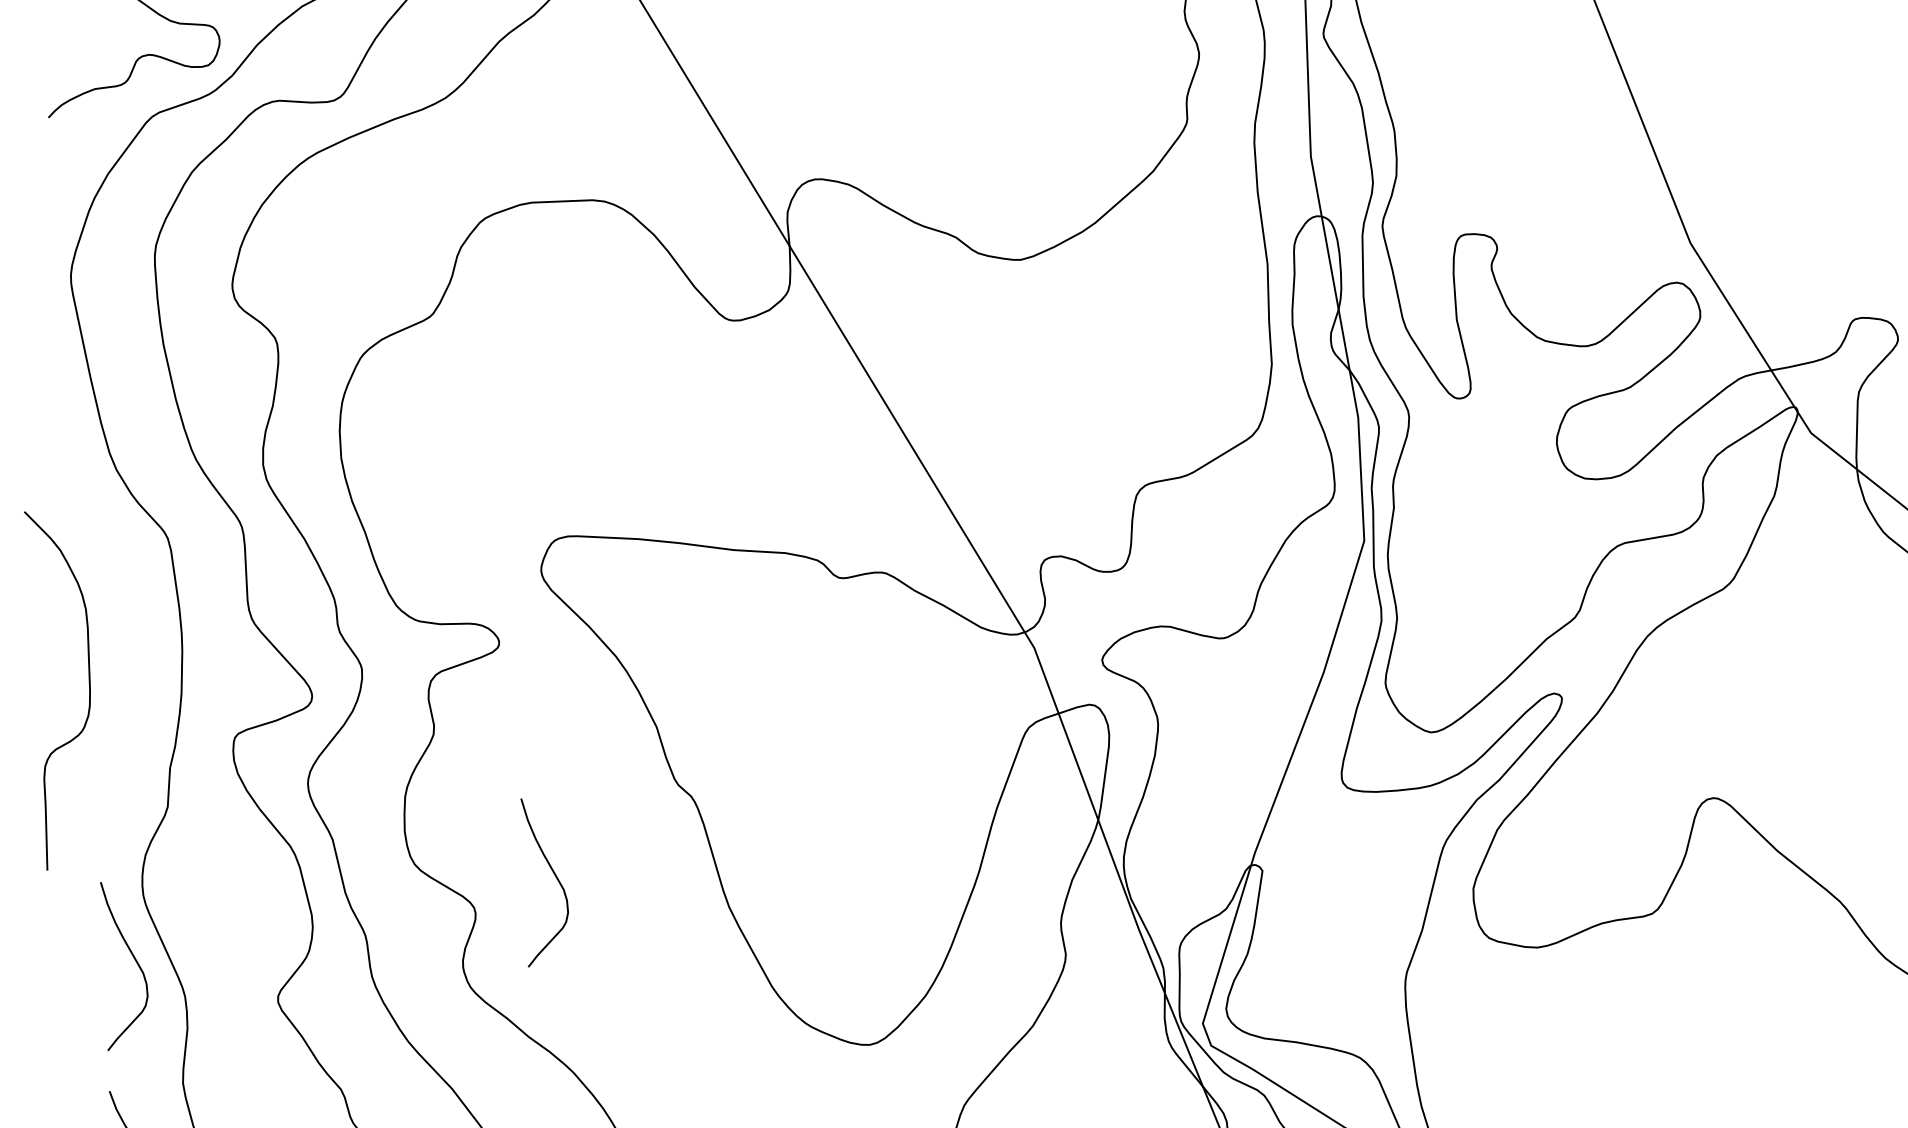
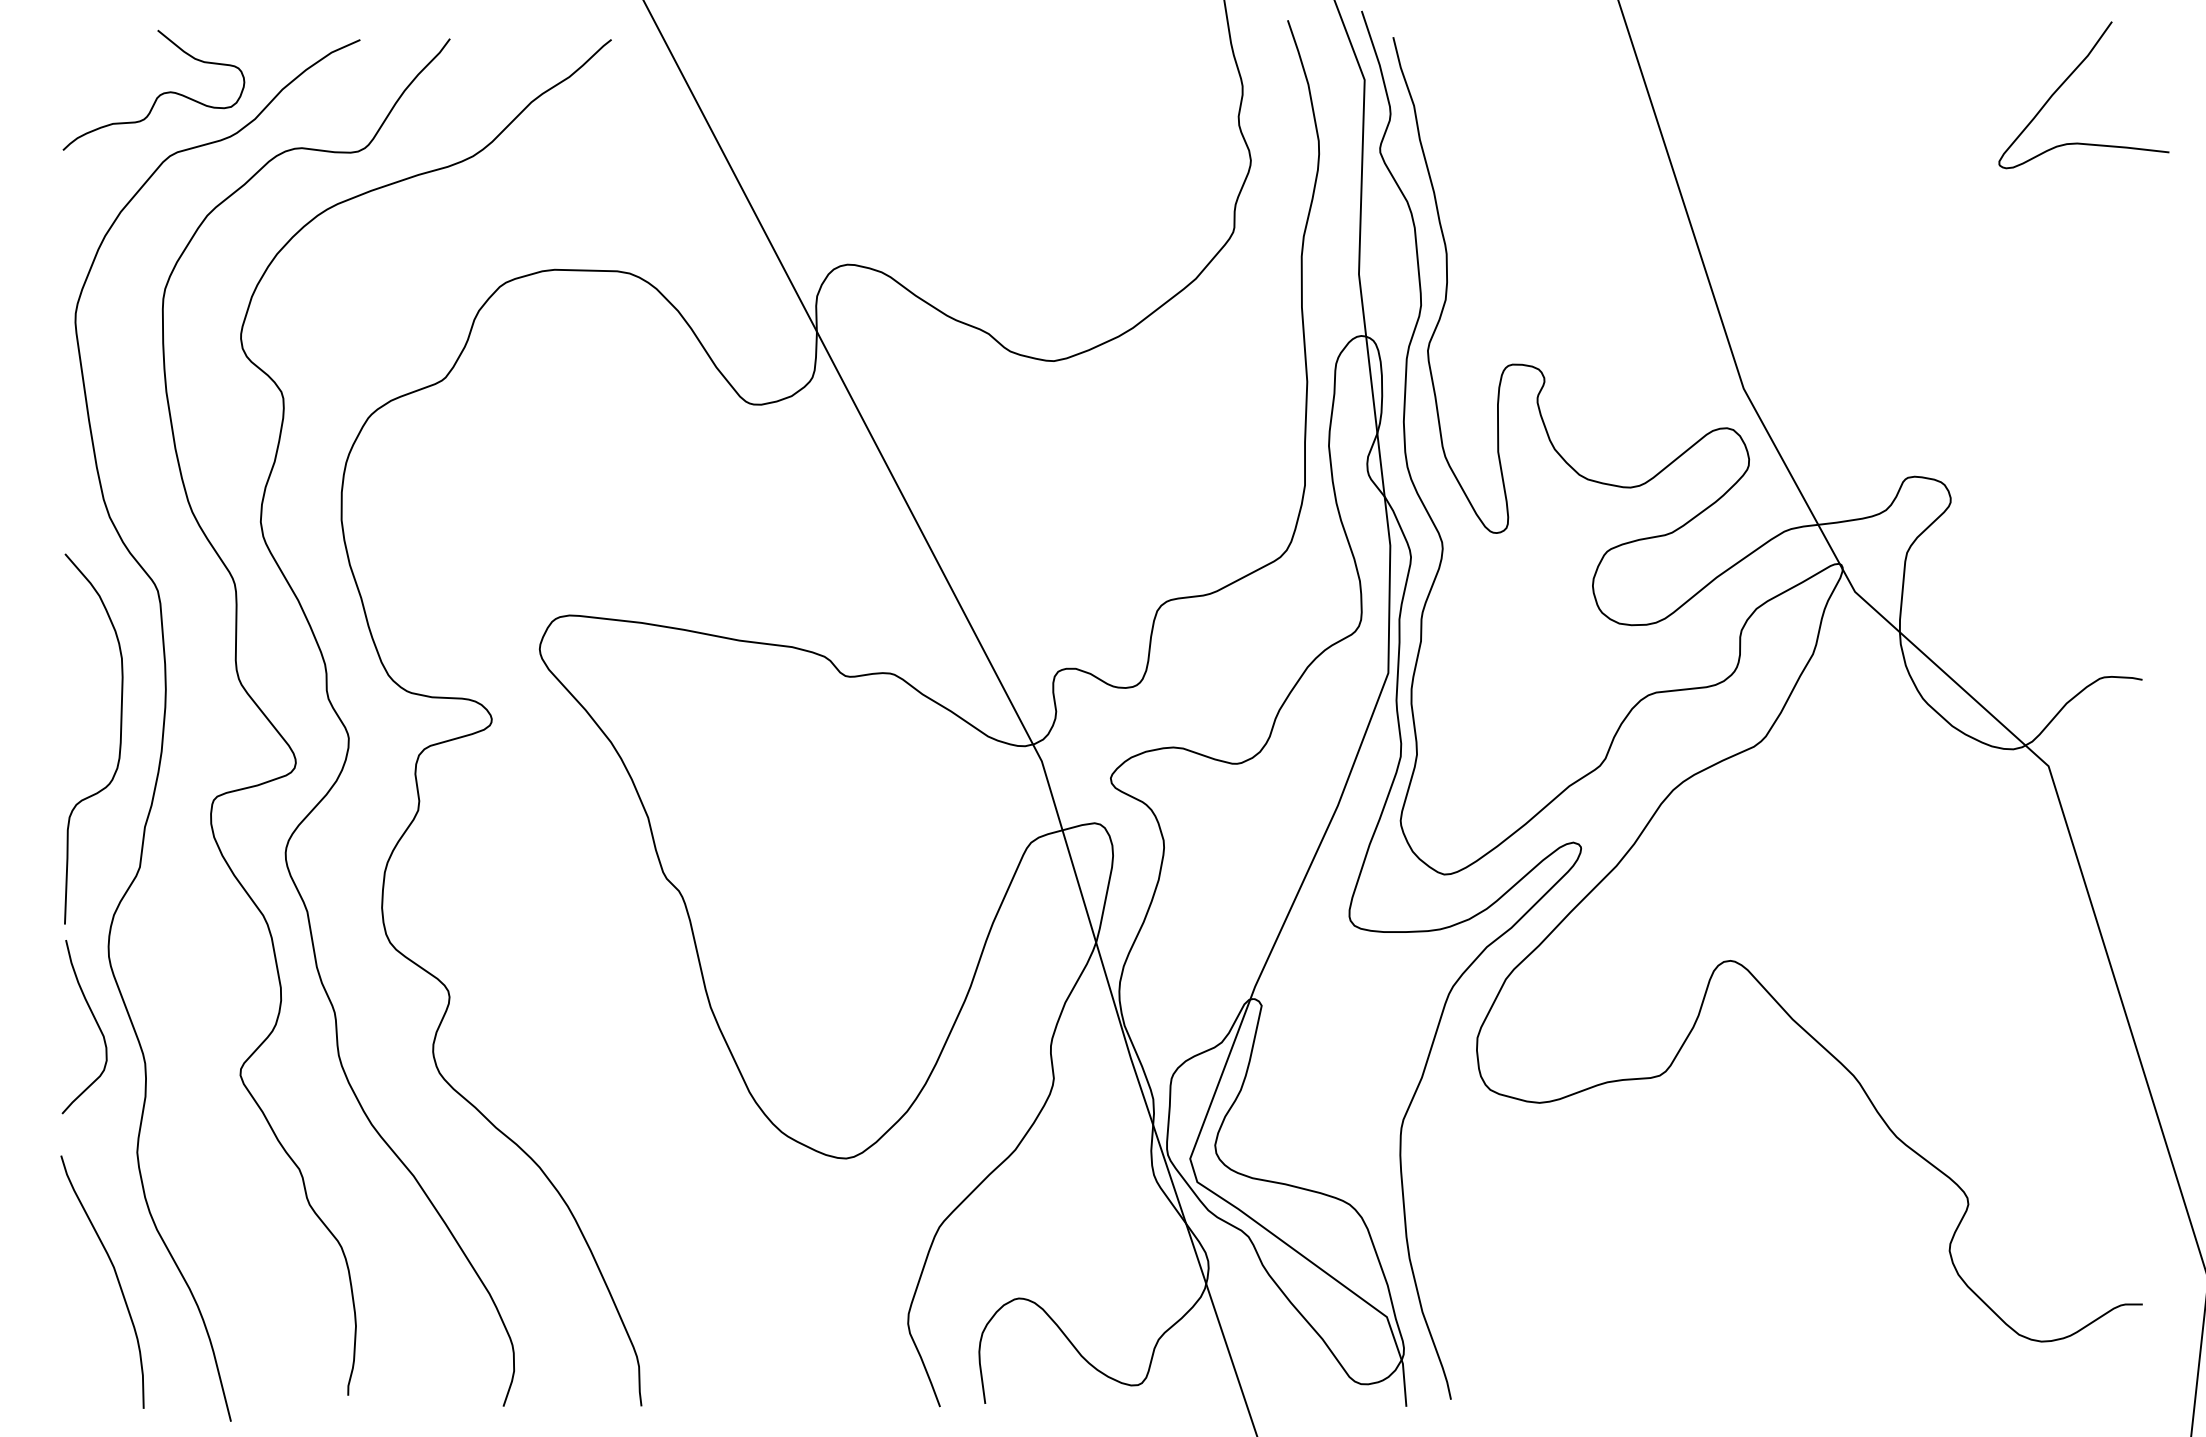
curve: (88, 688) -> (119, 740), moved
curve: (554, 876) -> (533, 964), removed

